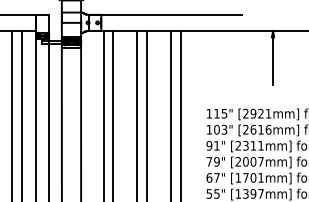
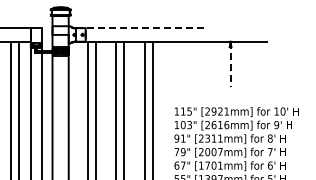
line: (165, 15) -> (139, 28), solid -> dashed
line: (272, 57) -> (230, 64), solid -> dashed

